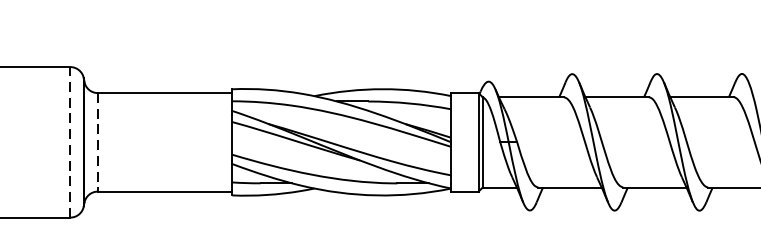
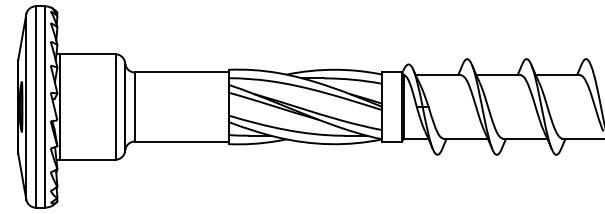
line: (70, 143) -> (115, 107), dashed -> solid
line: (97, 143) -> (134, 107), dashed -> solid

